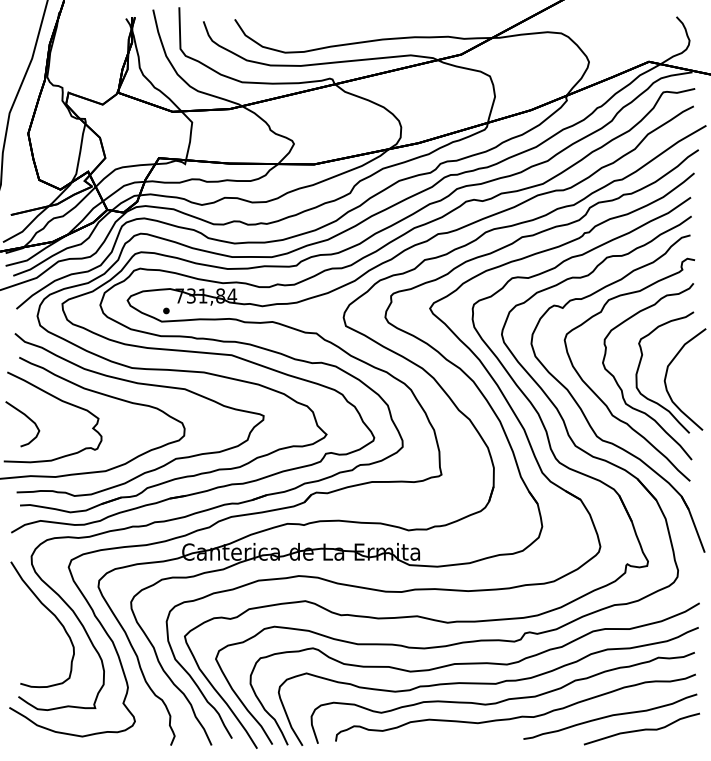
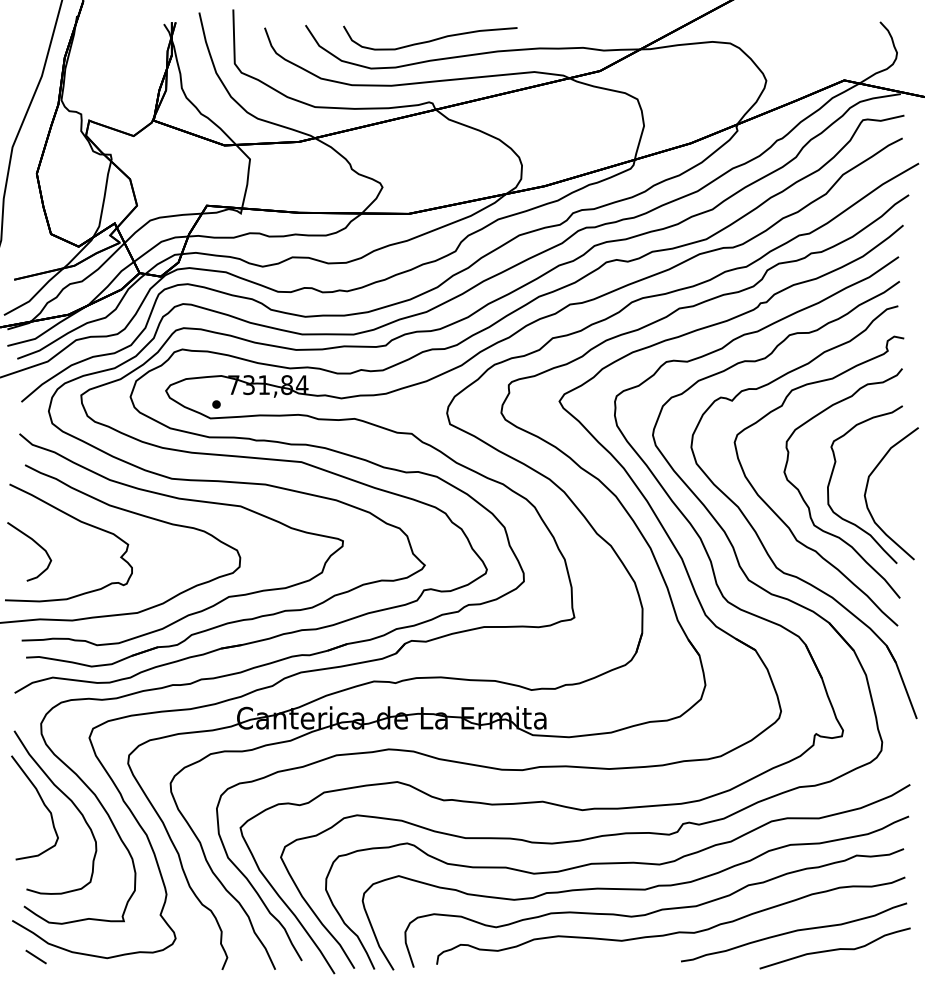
curve: (331, 30) -> (431, 39), added
curve: (32, 617) -> (42, 803), added
line: (27, 735) -> (35, 956), added

